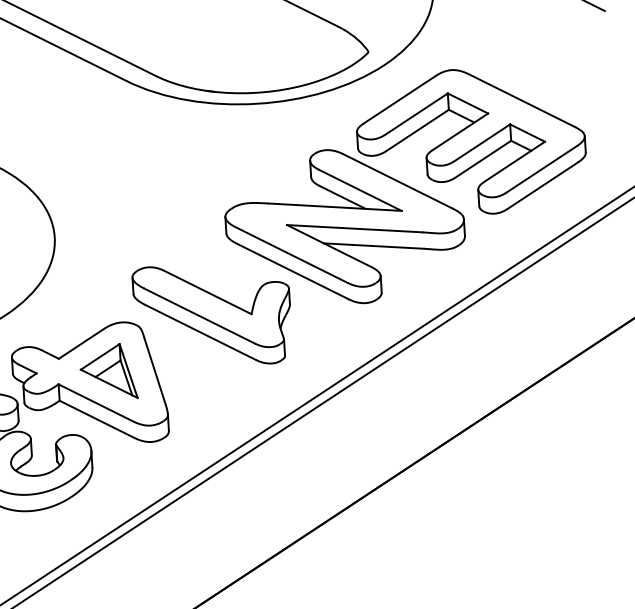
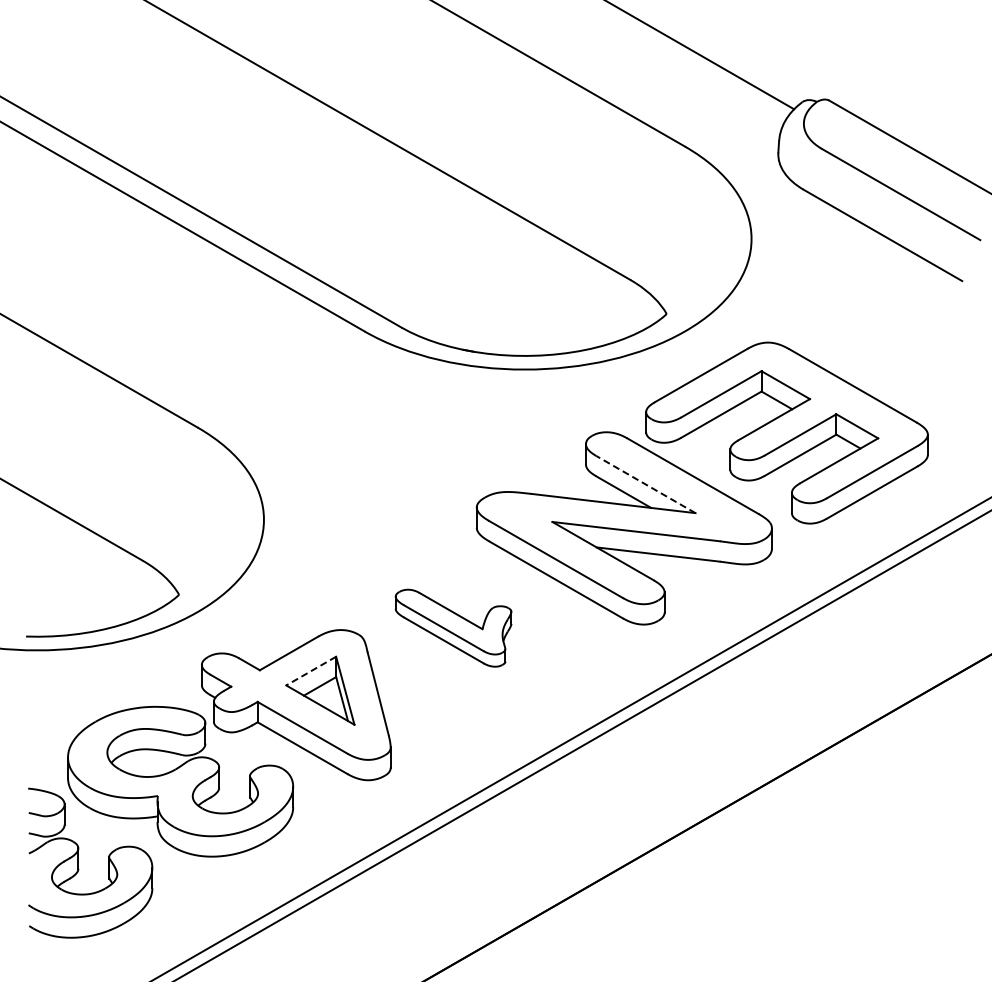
line: (360, 190) -> (645, 484), solid -> dashed
part: (212, 315) -> (453, 628), size x0.6
line: (100, 357) -> (311, 671), solid -> dashed

